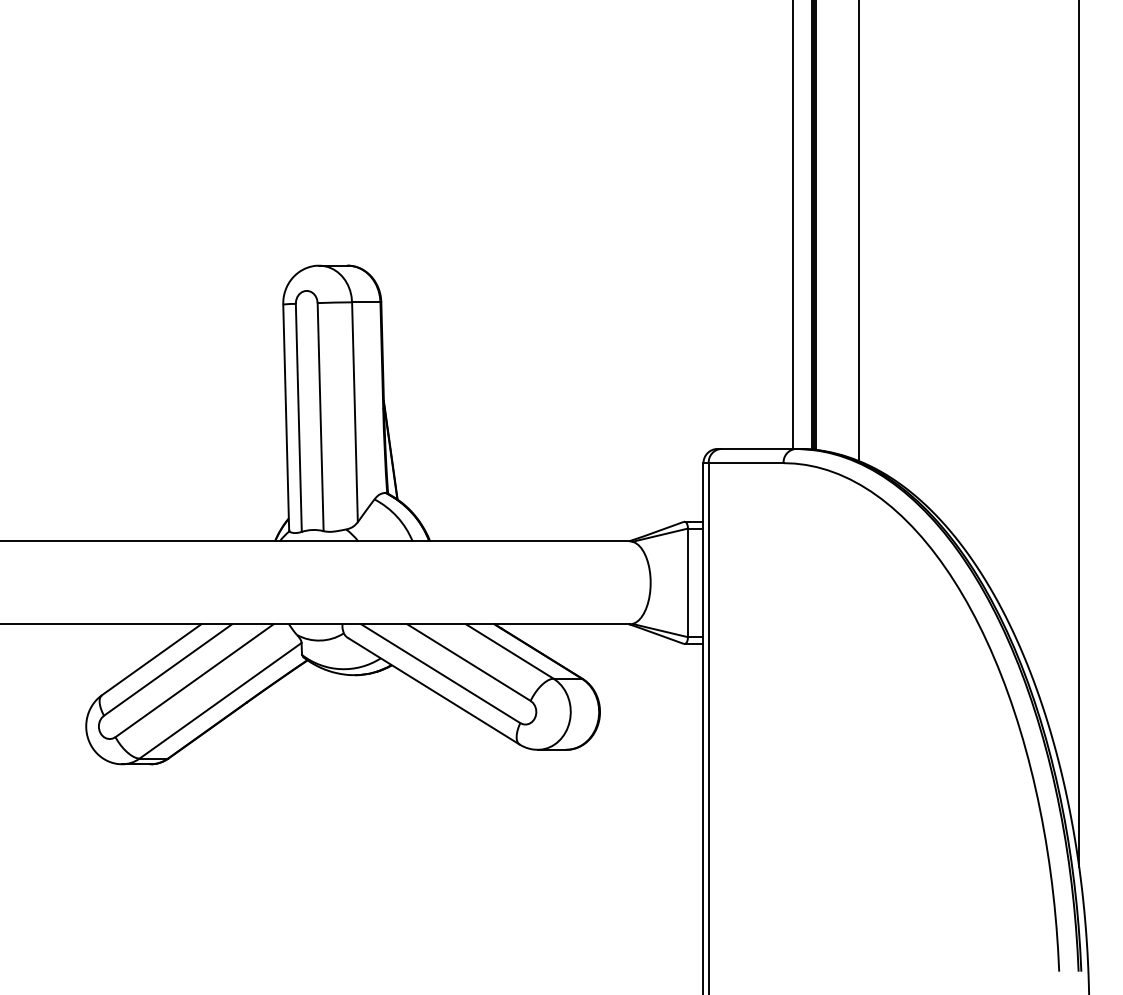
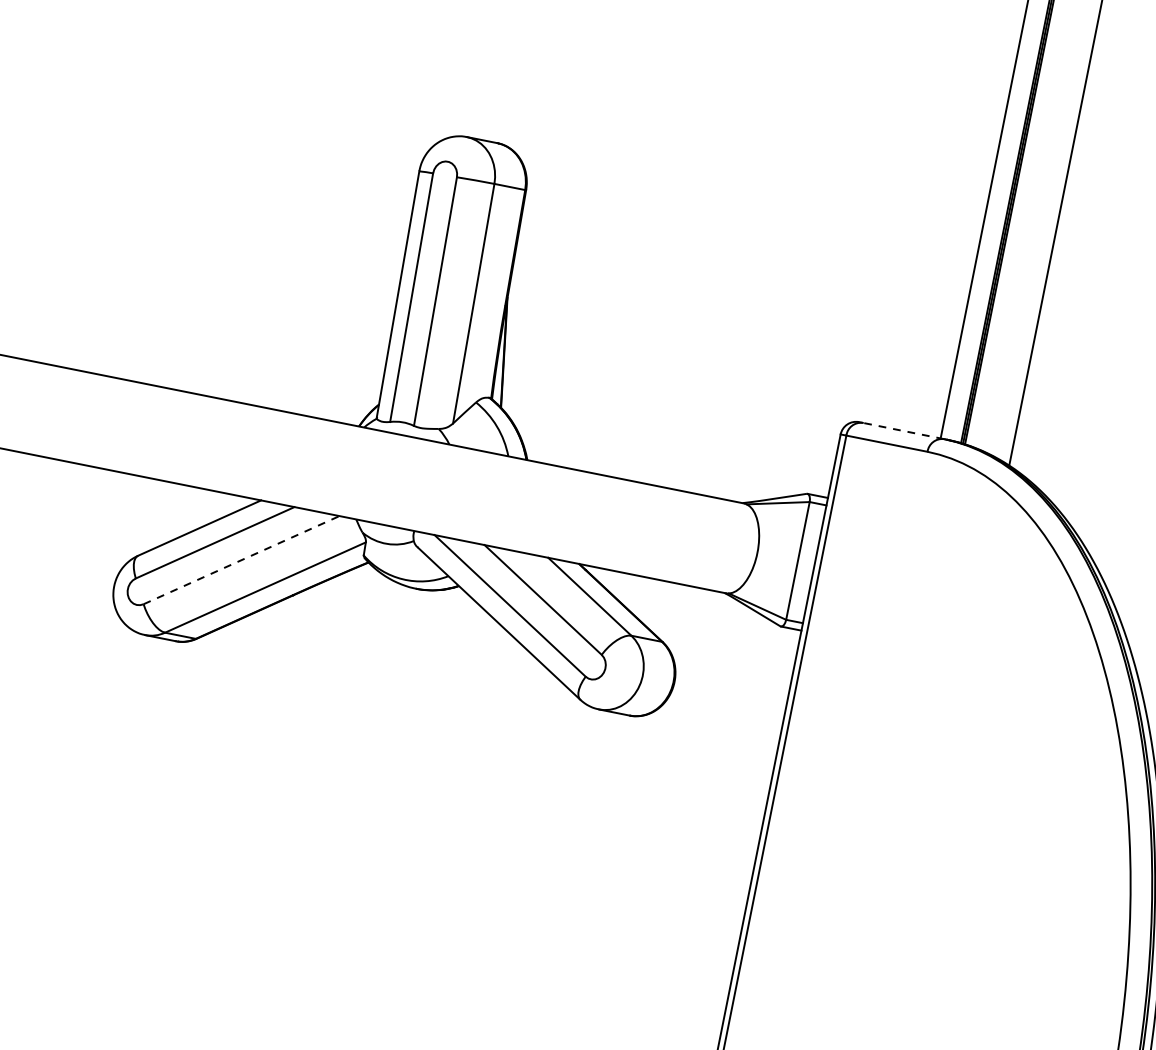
line: (757, 448) -> (902, 430), solid -> dashed
line: (194, 680) -> (241, 559), solid -> dashed

